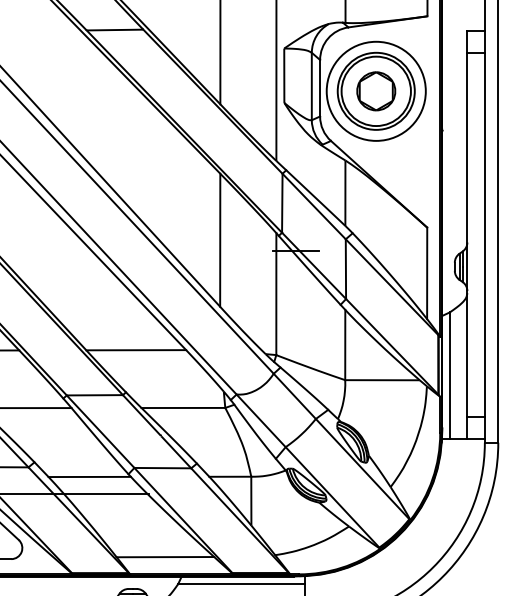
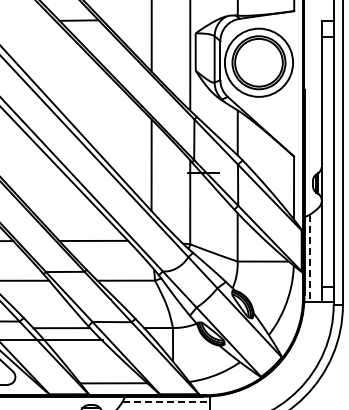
part: (375, 90) -> (258, 62), removed
line: (449, 375) -> (309, 258), solid -> dashed
line: (241, 583) -> (166, 401), solid -> dashed

